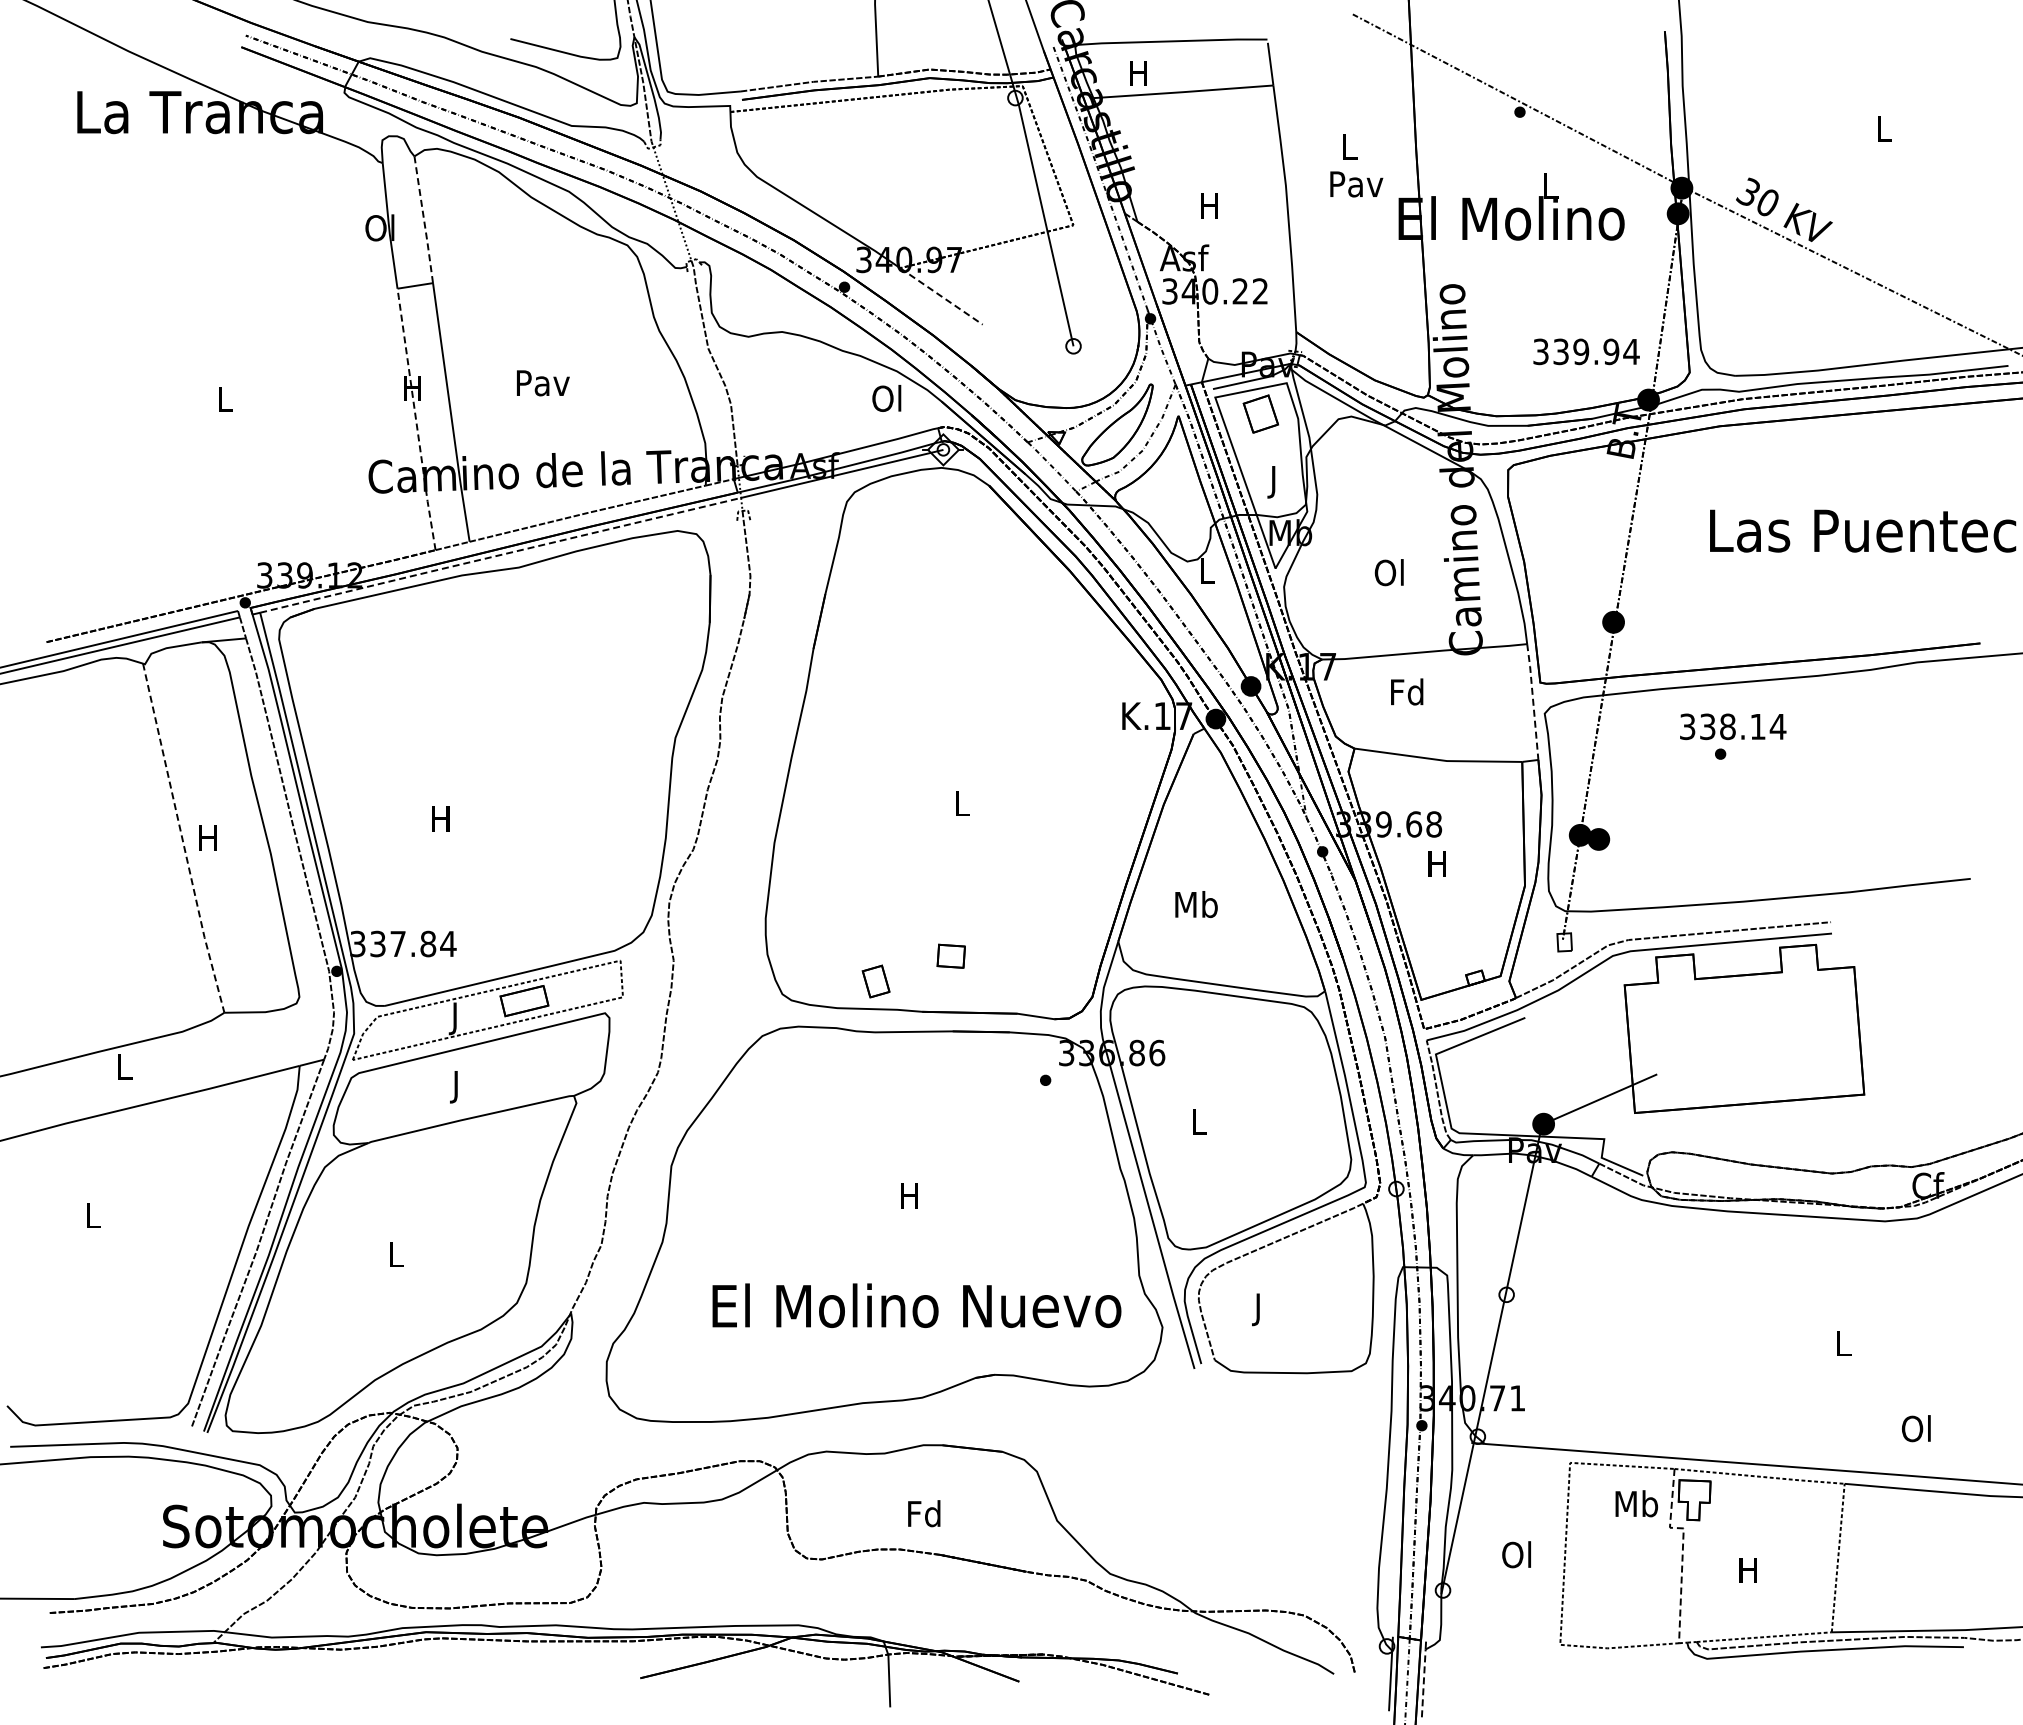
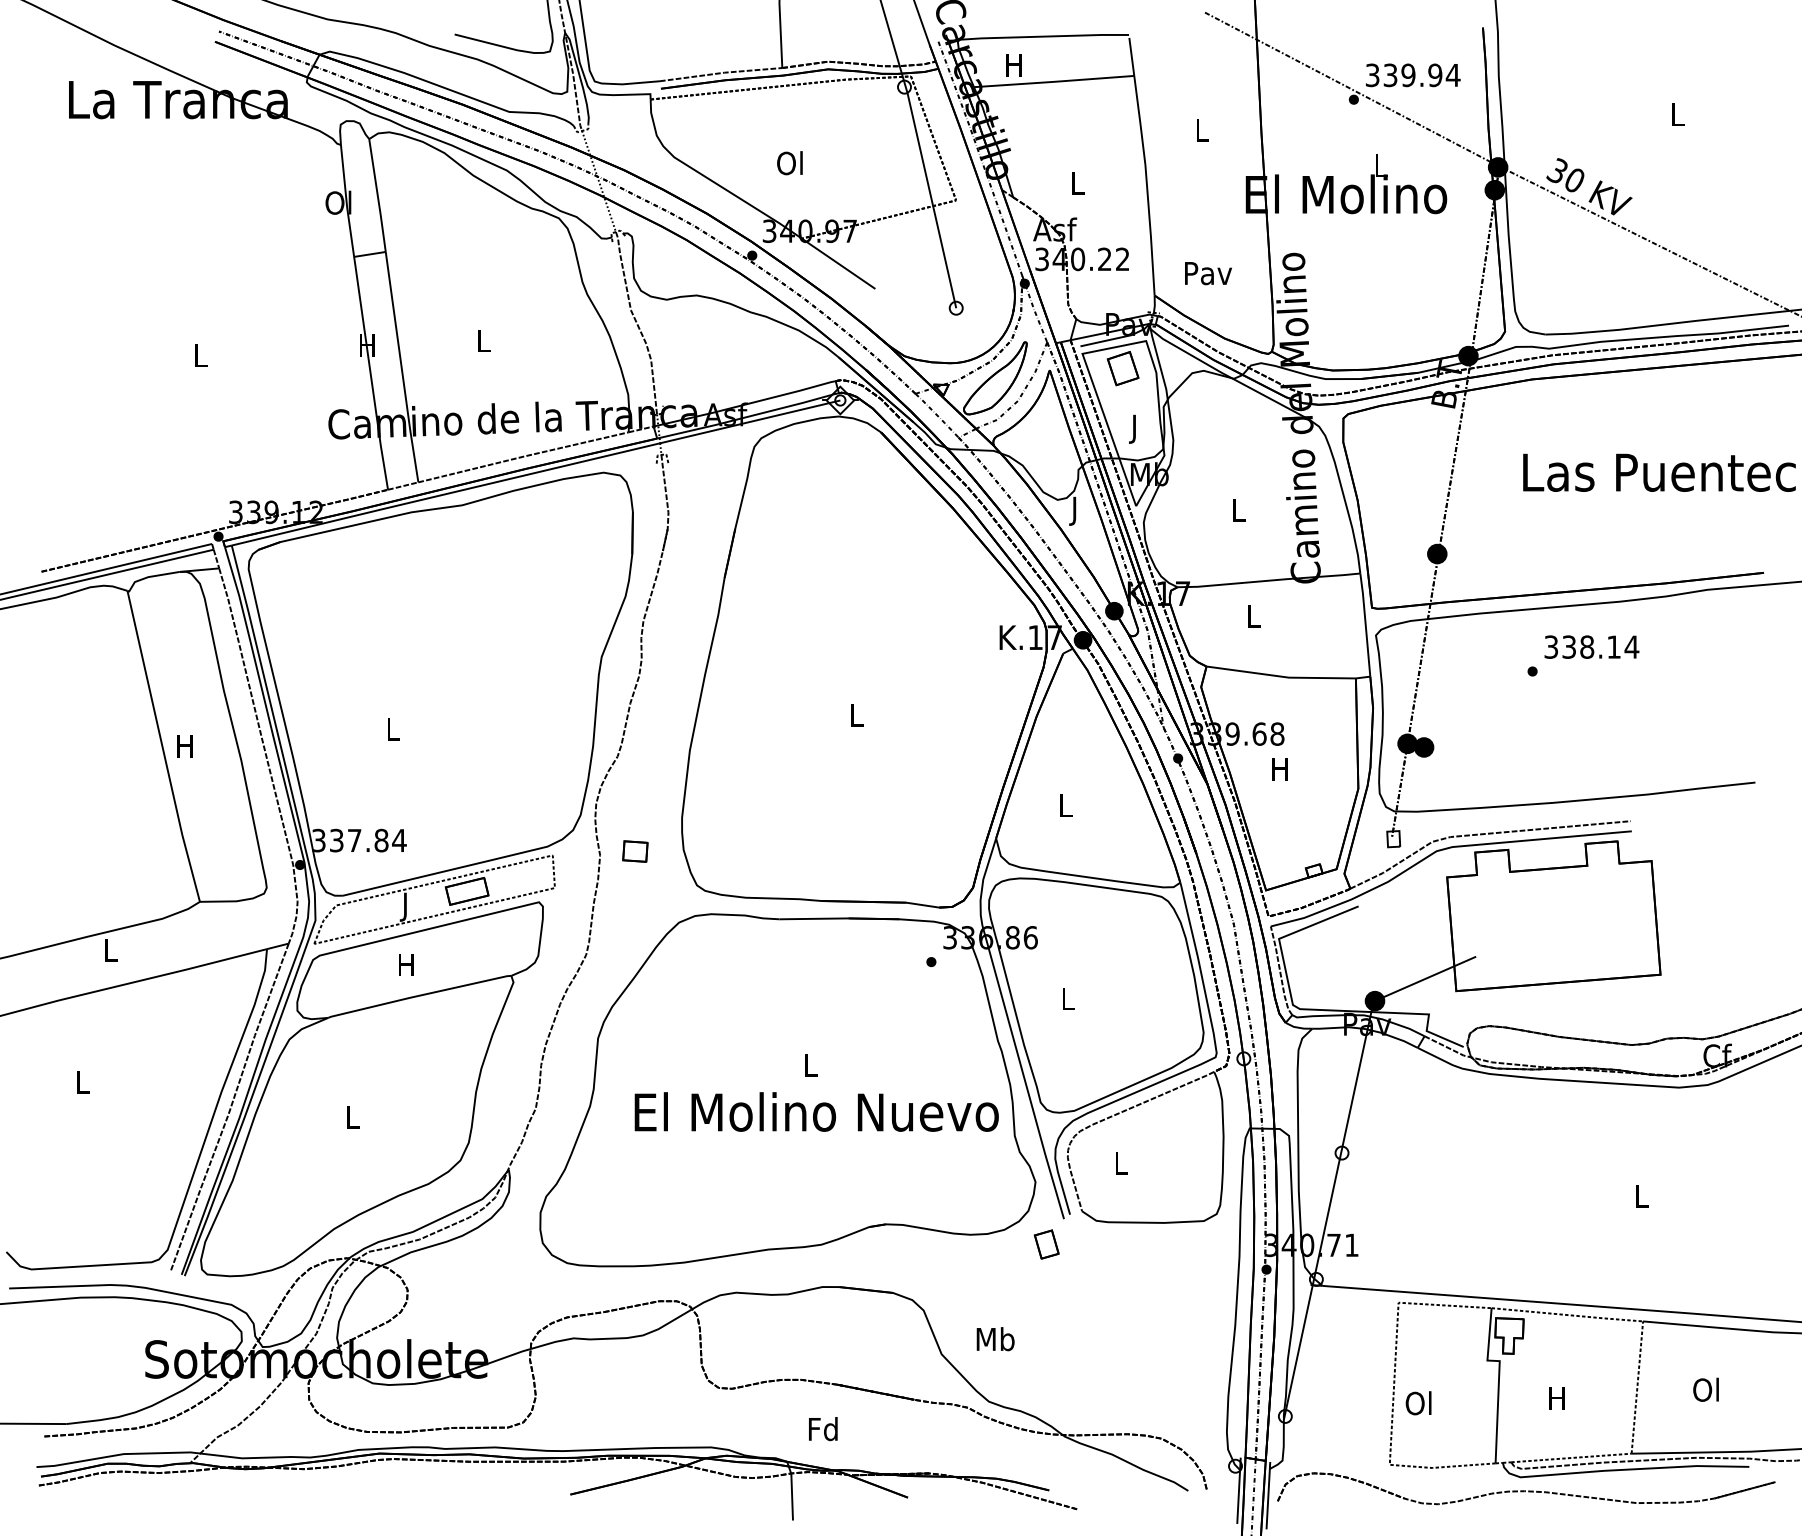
text: (1356, 184) -> (1208, 273), moved
text: (1209, 205) -> (1077, 182), H -> L
line: (424, 220) -> (378, 196), dashed -> solid
line: (941, 296) -> (838, 263), dashed -> solid
text: (1586, 351) -> (1413, 75), moved
text: (542, 383) -> (483, 341), Pav -> L
text: (886, 398) -> (789, 163), moved
line: (416, 419) -> (371, 373), dashed -> solid
line: (500, 555) -> (445, 494), dashed -> solid
text: (1388, 572) -> (1236, 509), Ol -> L
text: (1207, 574) -> (1075, 511), L -> J
text: (1407, 691) -> (1253, 615), Fd -> L
line: (1533, 701) -> (1365, 624), dashed -> solid
text: (1733, 726) -> (1592, 646), moved
text: (440, 818) -> (392, 728), H -> L
line: (182, 839) -> (162, 747), dashed -> solid
text: (1196, 904) -> (1065, 805), Mb -> L
part: (950, 955) -> (634, 850), moved
part: (875, 981) -> (1046, 1244), moved
text: (455, 1087) -> (405, 968), J -> H
text: (909, 1195) -> (810, 1064), H -> L
text: (916, 1305) -> (816, 1111), moved
text: (1259, 1309) -> (1121, 1166), J -> L
text: (1916, 1428) -> (1706, 1389), moved
text: (1636, 1503) -> (995, 1338), moved
text: (924, 1513) -> (823, 1428), moved
line: (1682, 1548) -> (1498, 1379), dashed -> solid
text: (1516, 1554) -> (1418, 1403), moved
part: (1713, 1671) -> (1526, 1488), added
line: (1423, 1683) -> (1267, 1499), dashed -> solid

